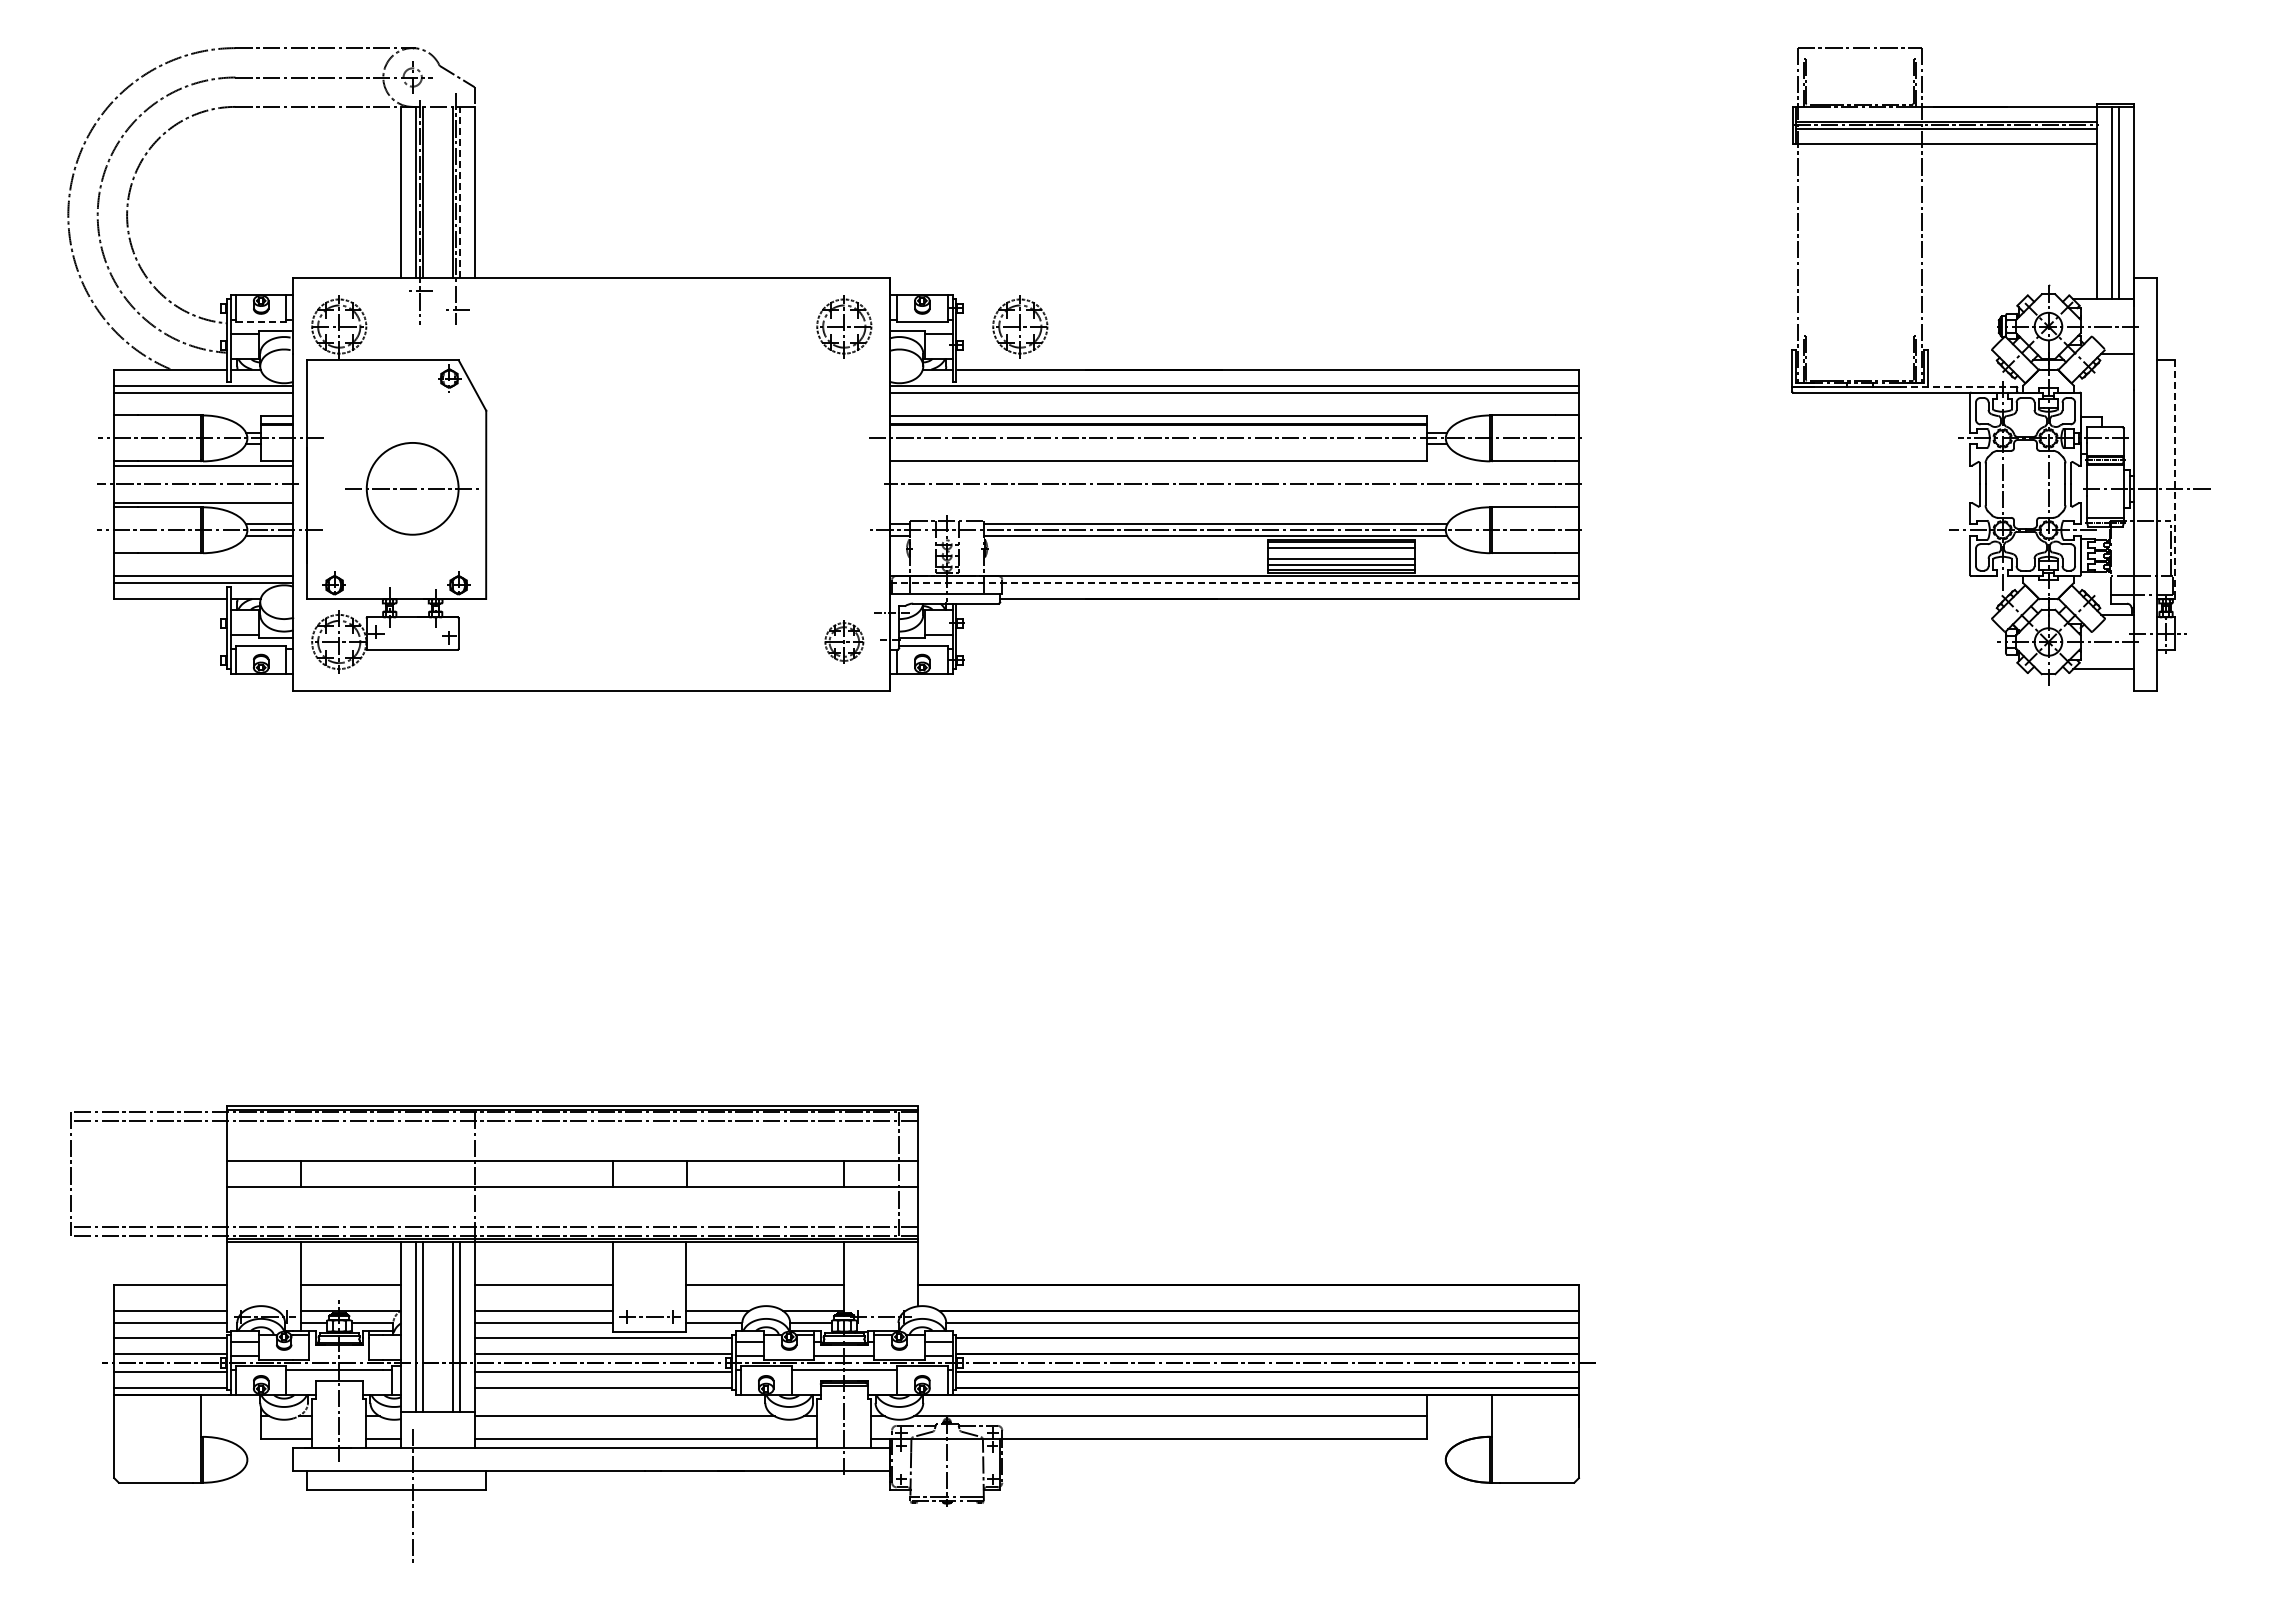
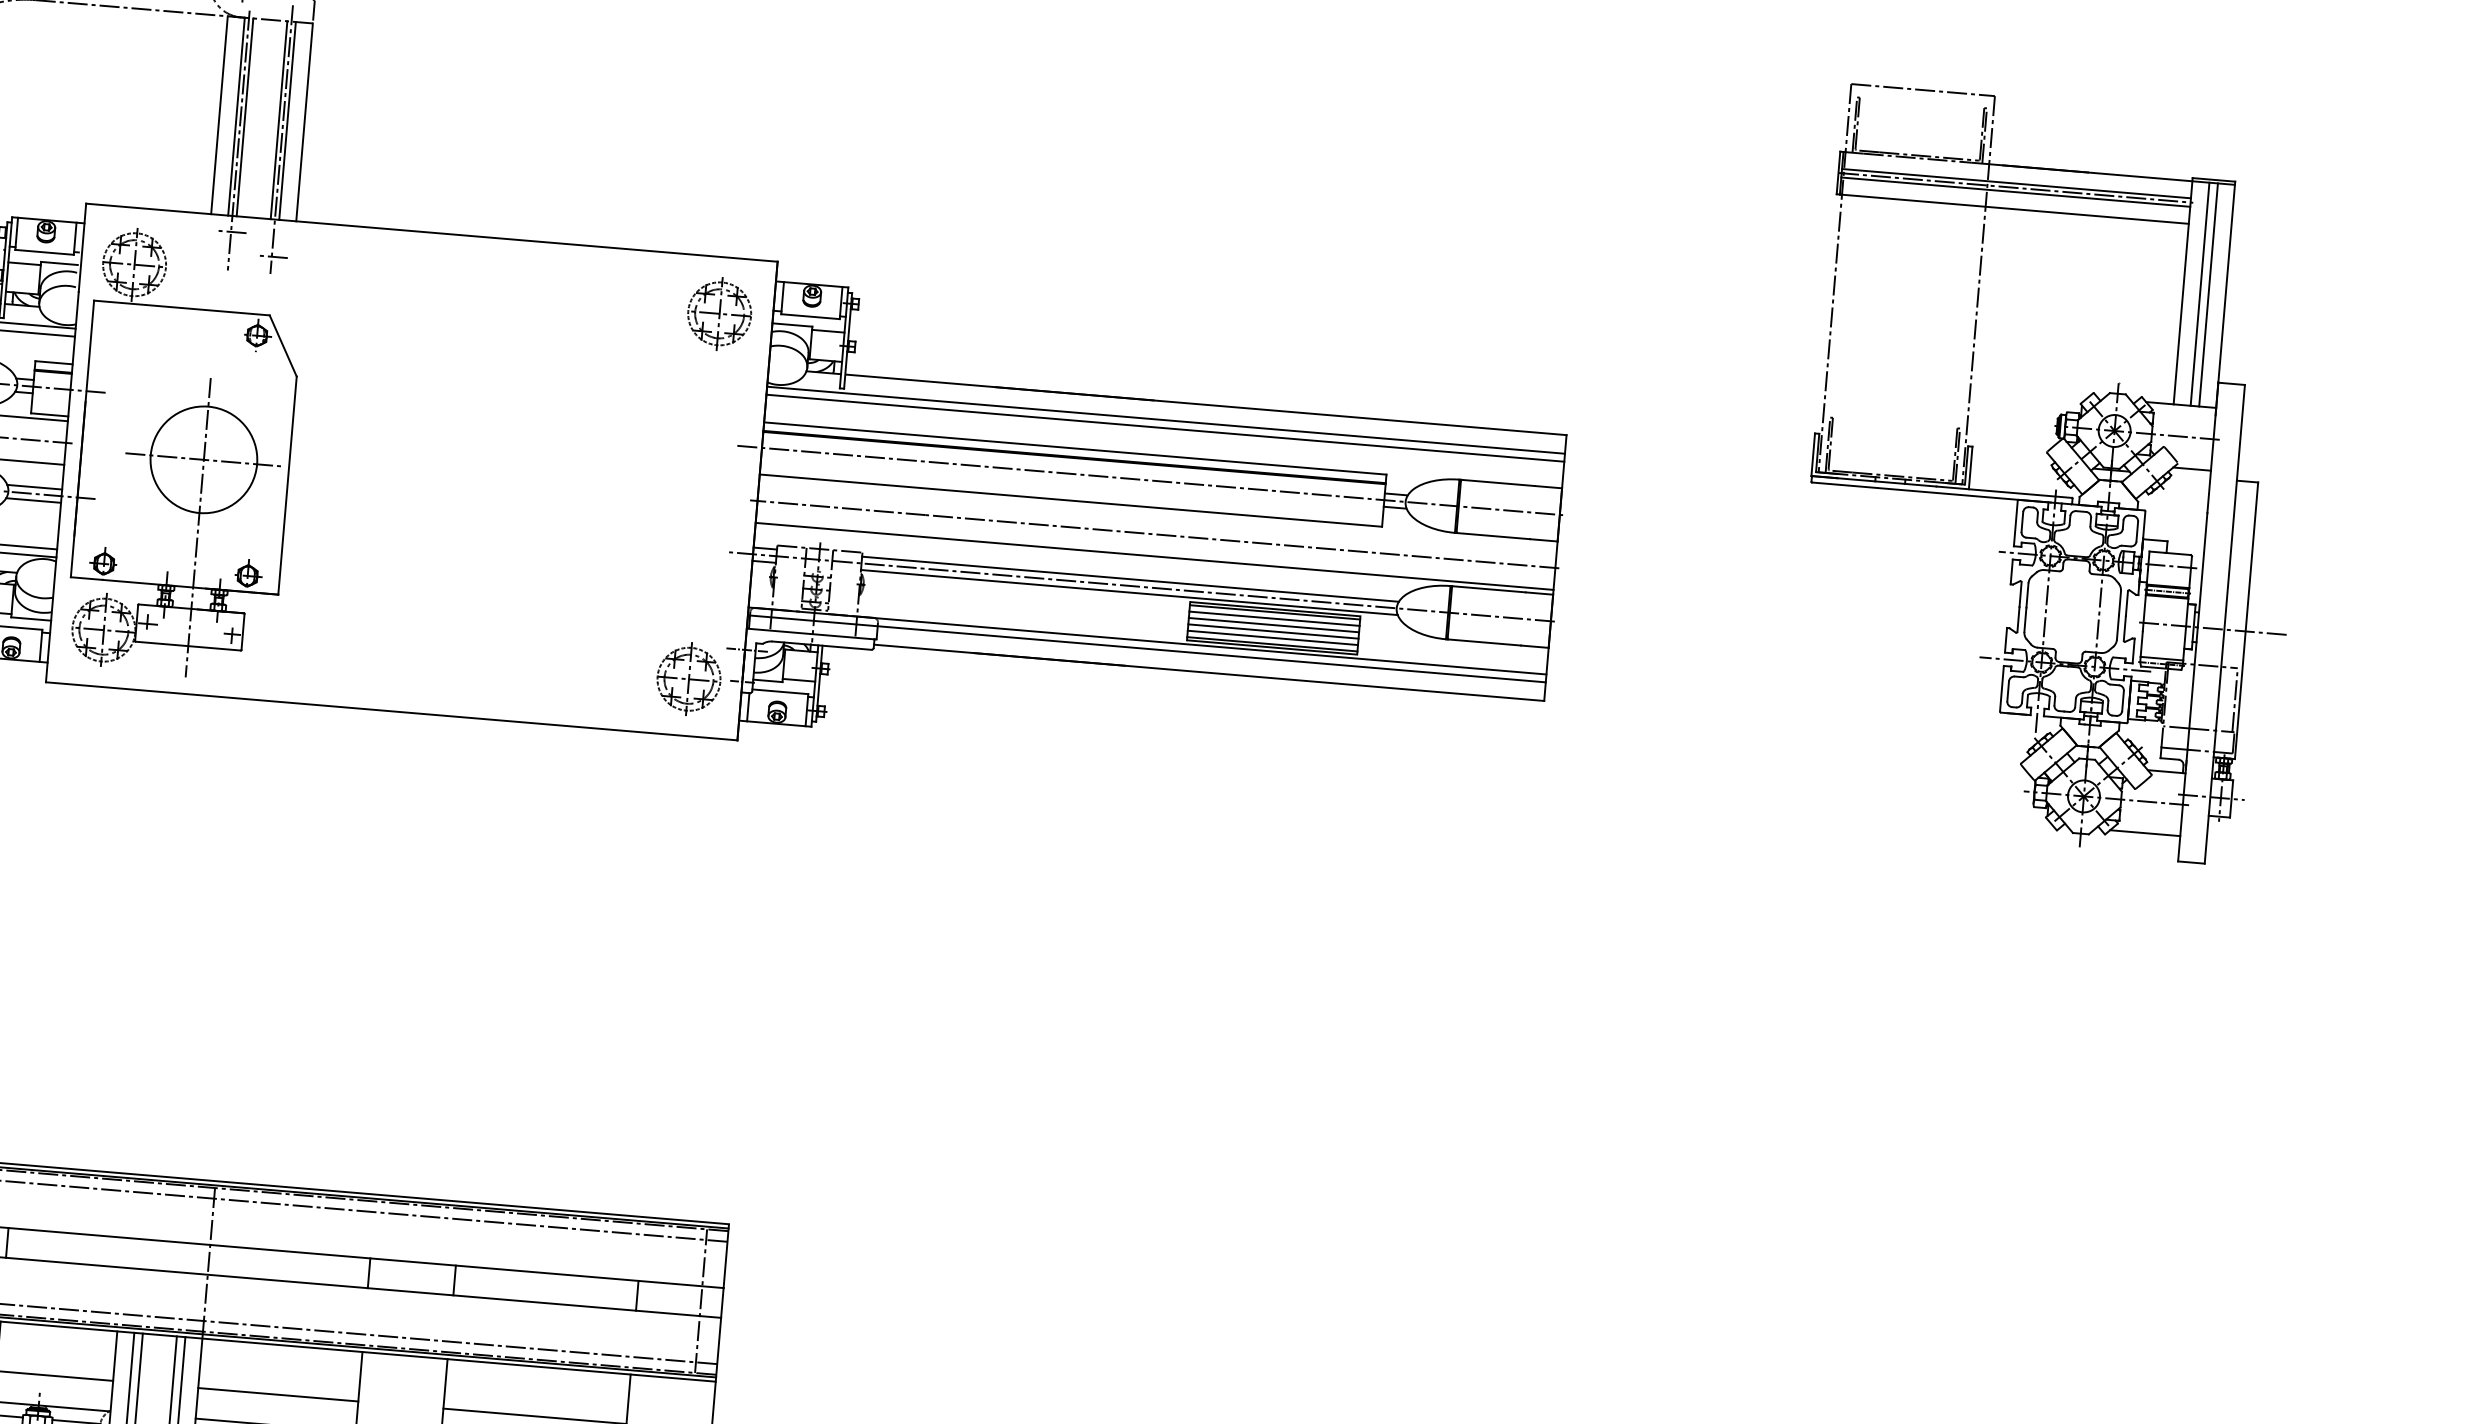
line: (460, 191) -> (288, 120), dashed -> solid
line: (261, 322) -> (44, 252), dashed -> solid
part: (1020, 326) -> (923, 330), removed
line: (1958, 387) -> (2004, 492), dashed -> solid
line: (2175, 480) -> (2246, 621), dashed -> solid
line: (1234, 503) -> (1154, 556), added
line: (412, 547) -> (197, 527), added
line: (1341, 553) -> (1273, 625), added
line: (1235, 582) -> (1147, 648), dashed -> solid
part: (844, 641) -> (689, 678), size x1.43

